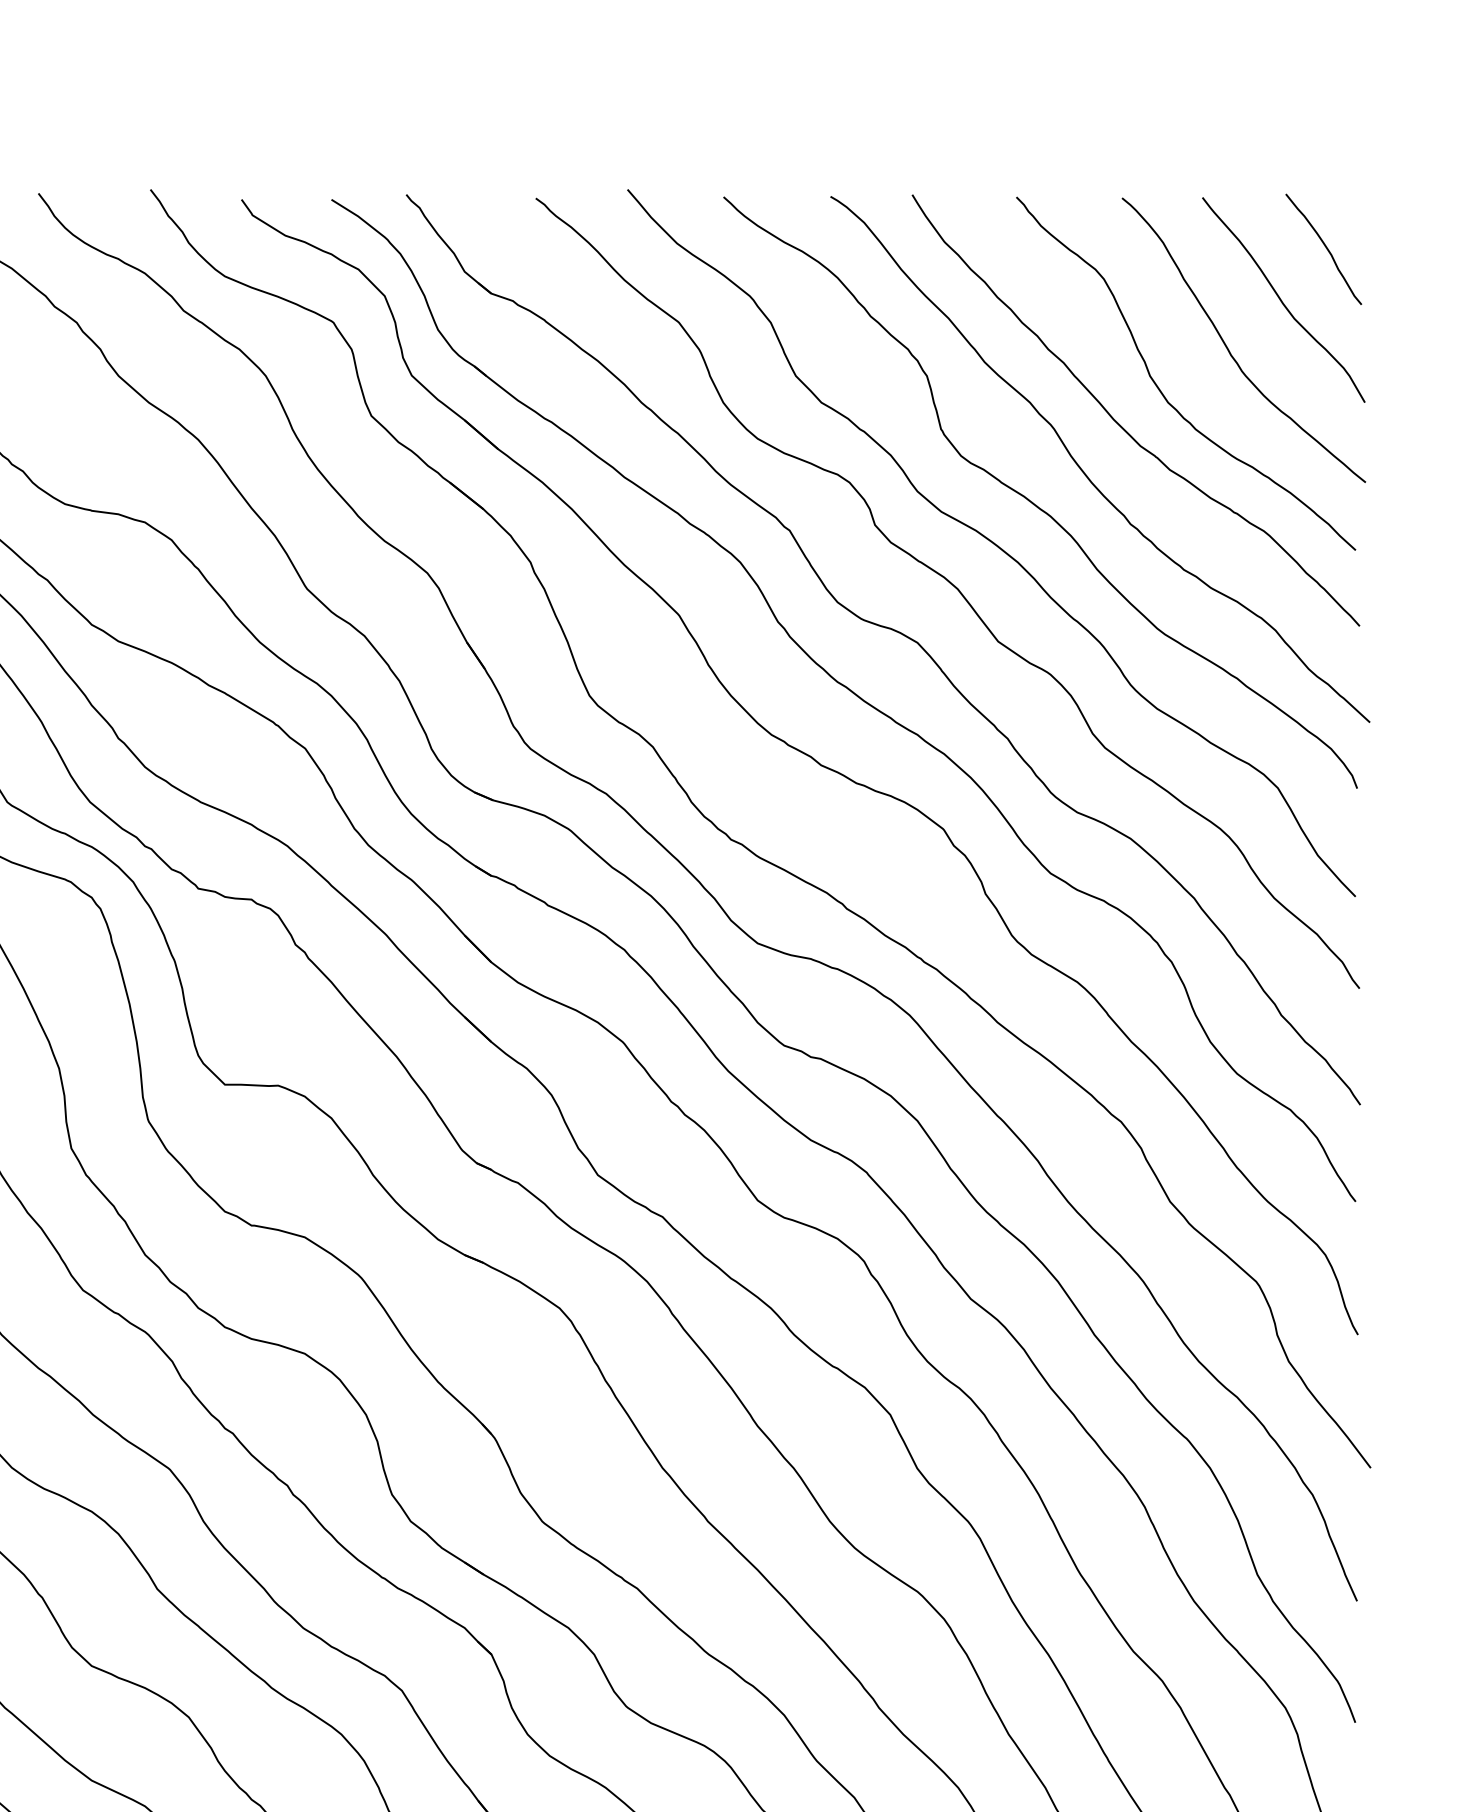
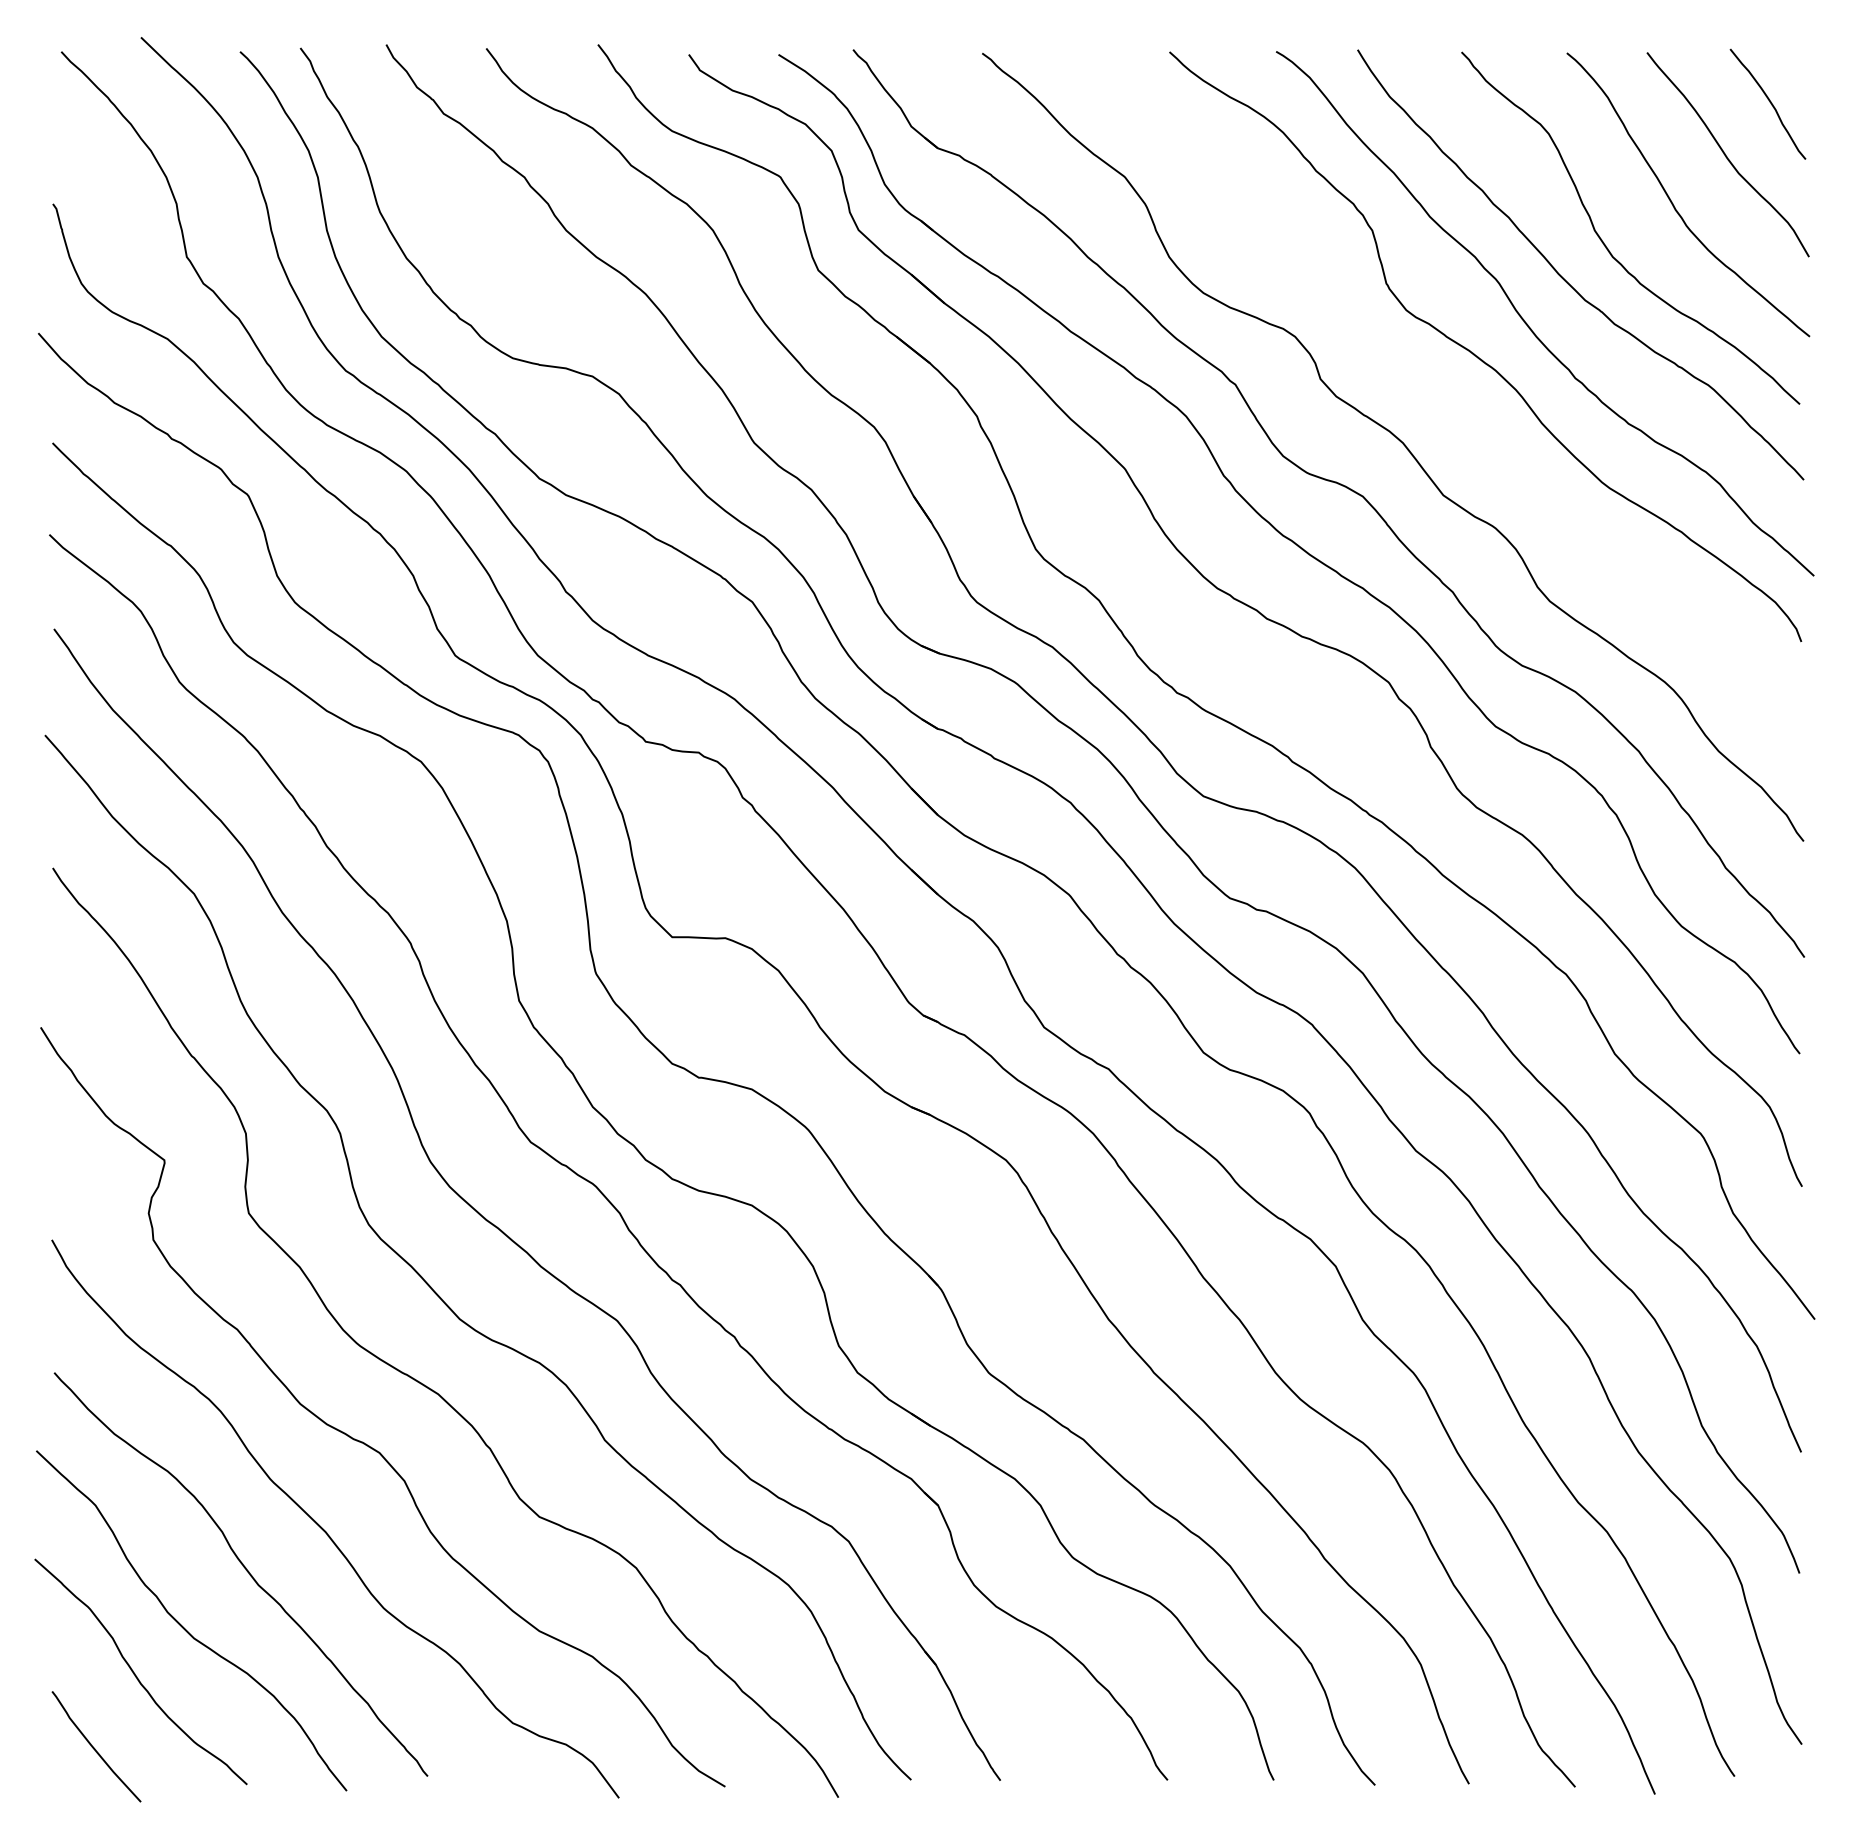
curve: (991, 542) -> (1436, 396), removed

